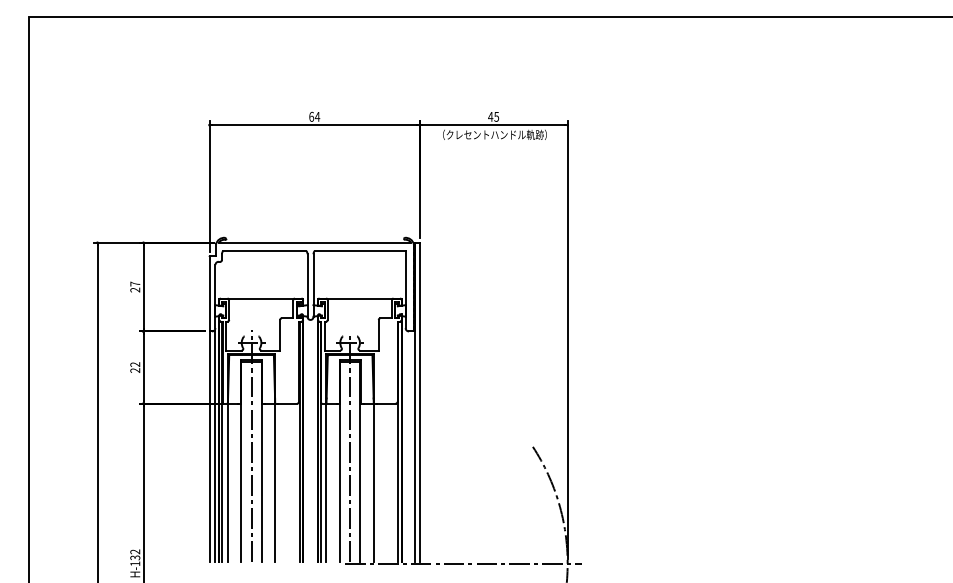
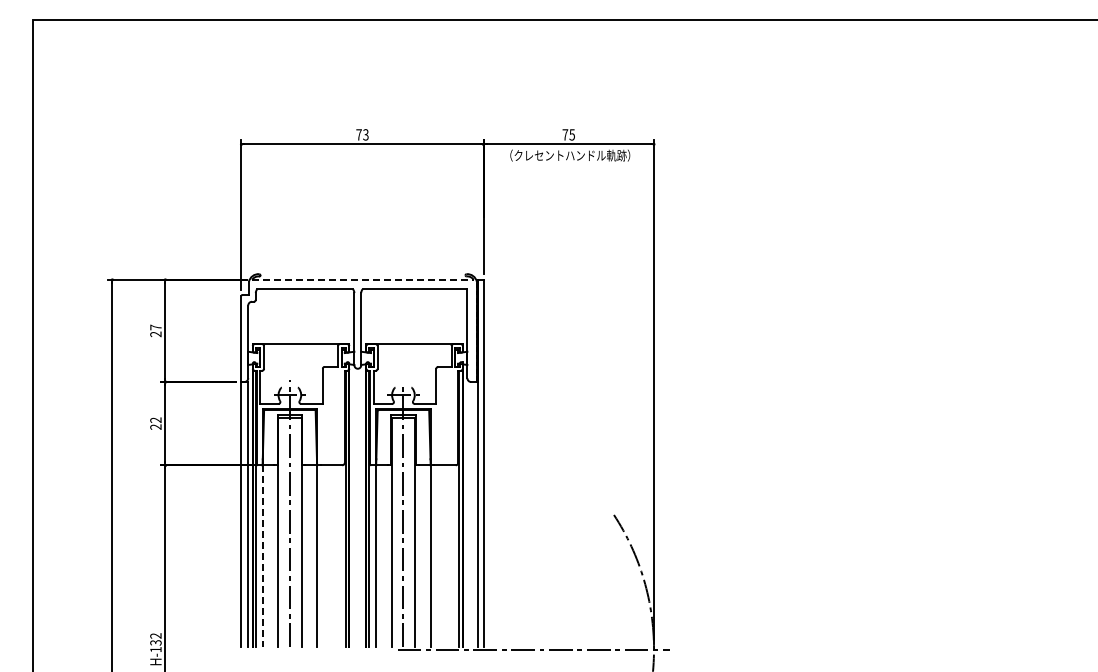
text: (314, 116) -> (362, 134), 64 -> 73
text: (490, 116) -> (565, 134), 45 -> 75
line: (314, 242) -> (362, 279), solid -> dashed
line: (227, 482) -> (262, 556), solid -> dashed

